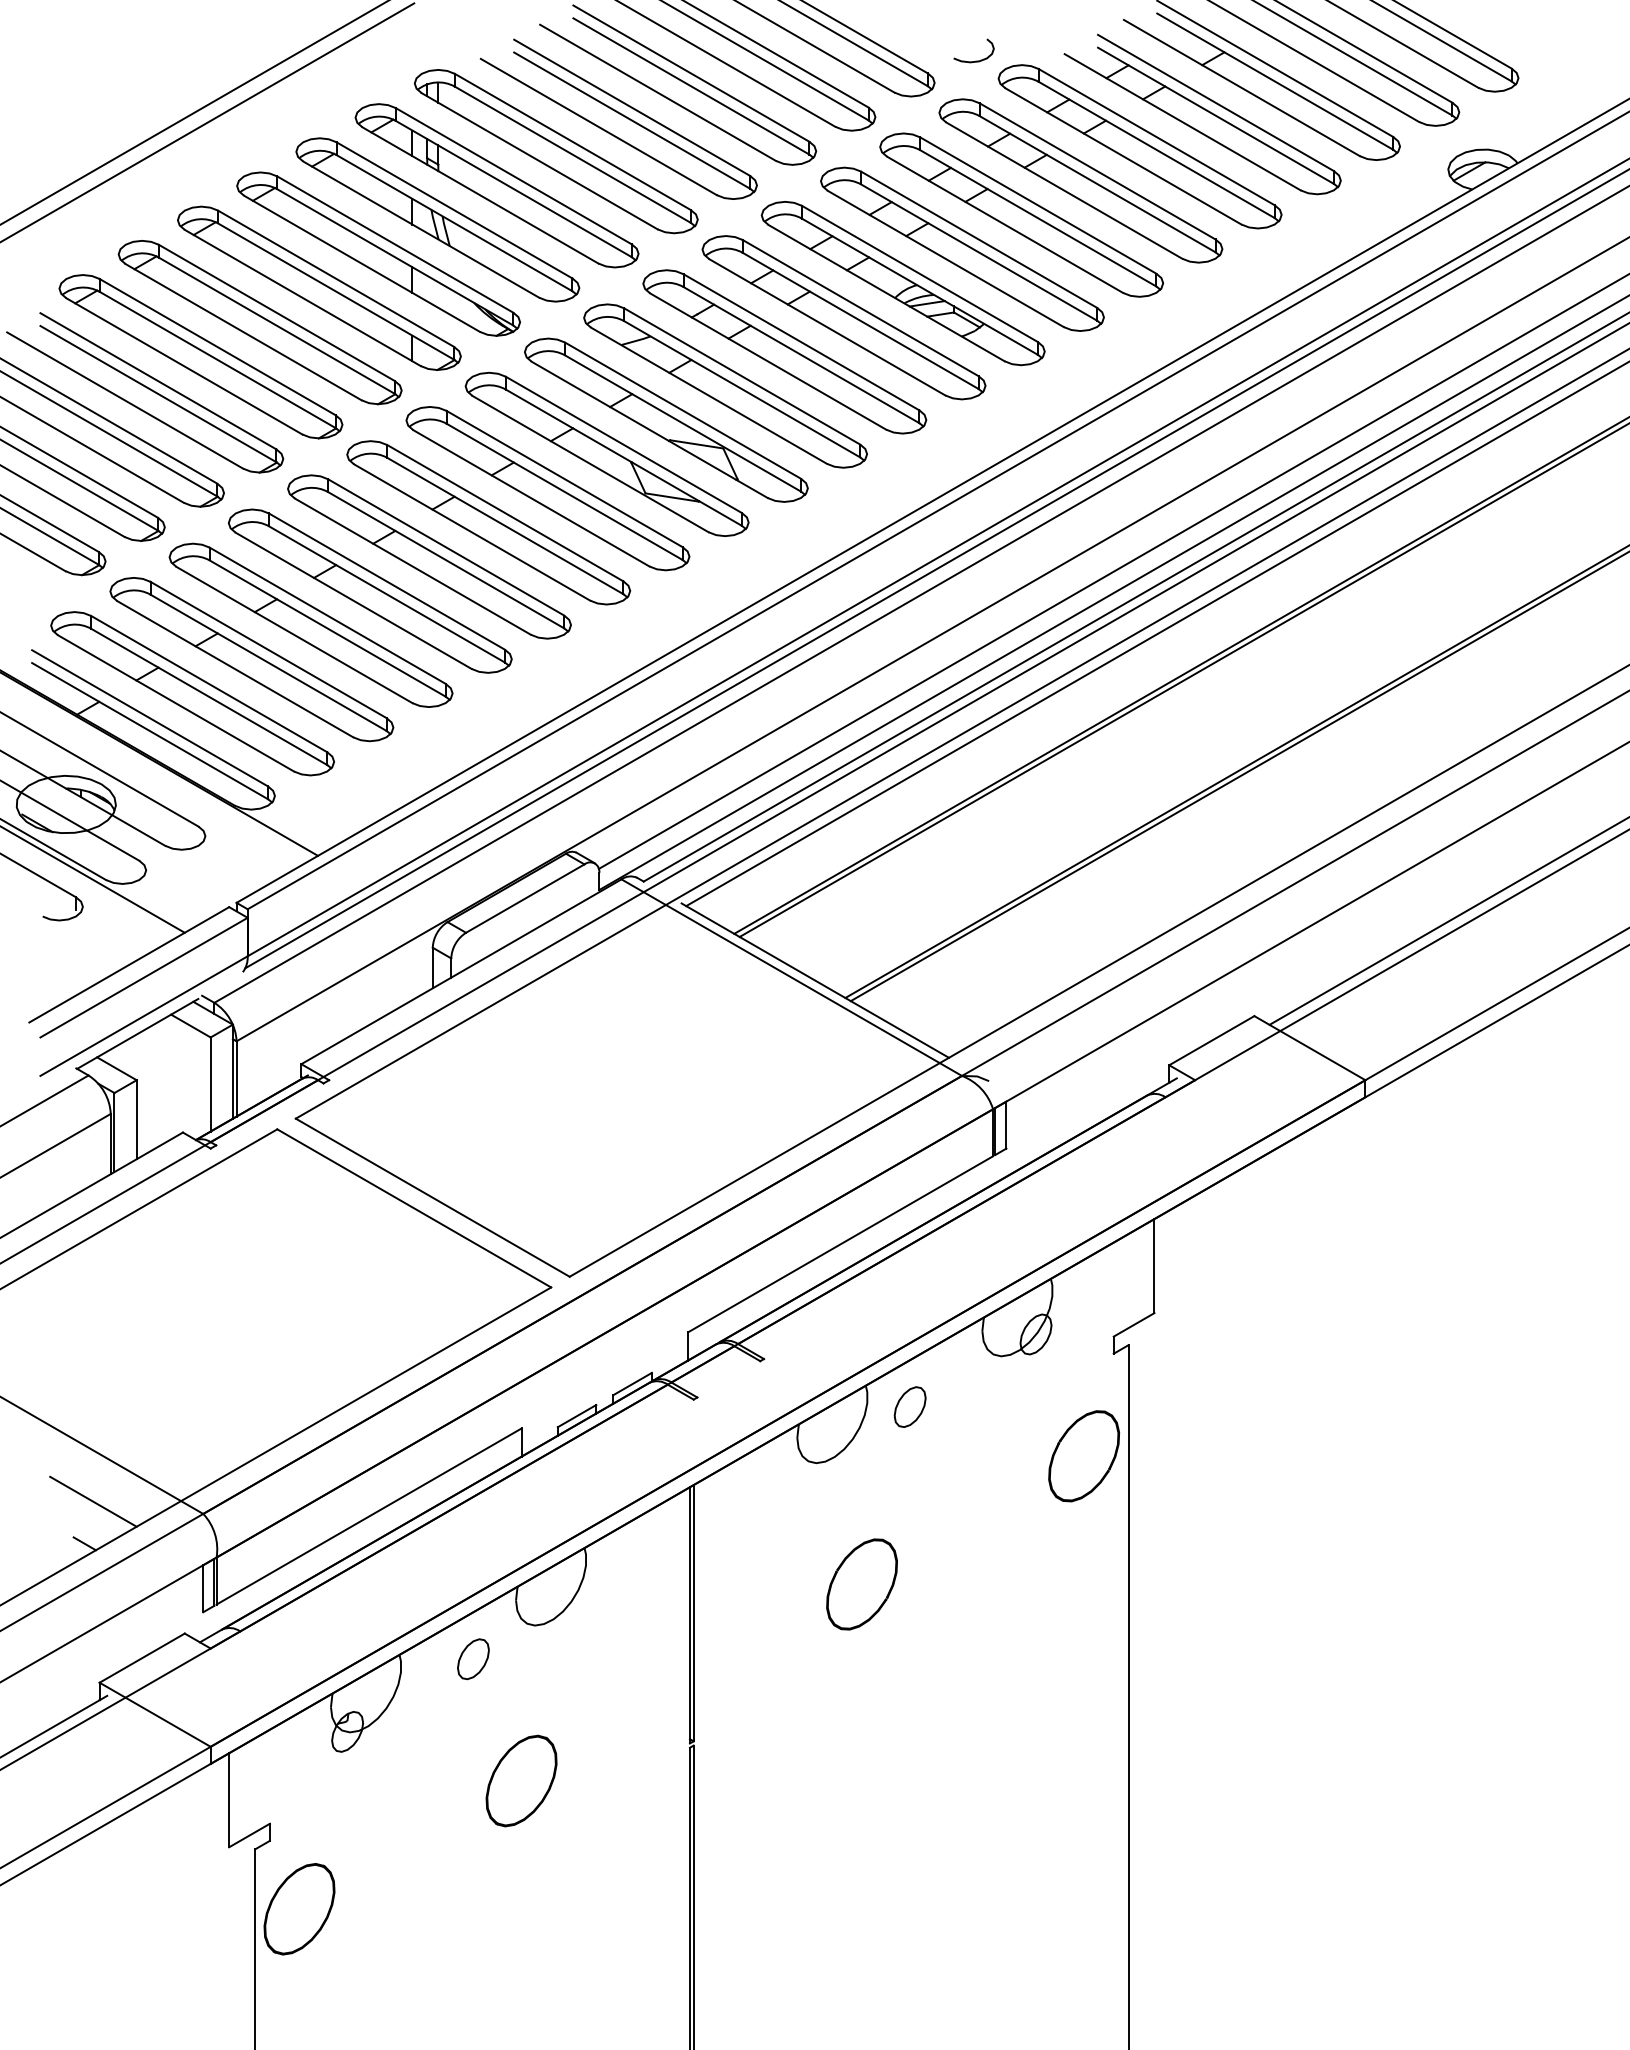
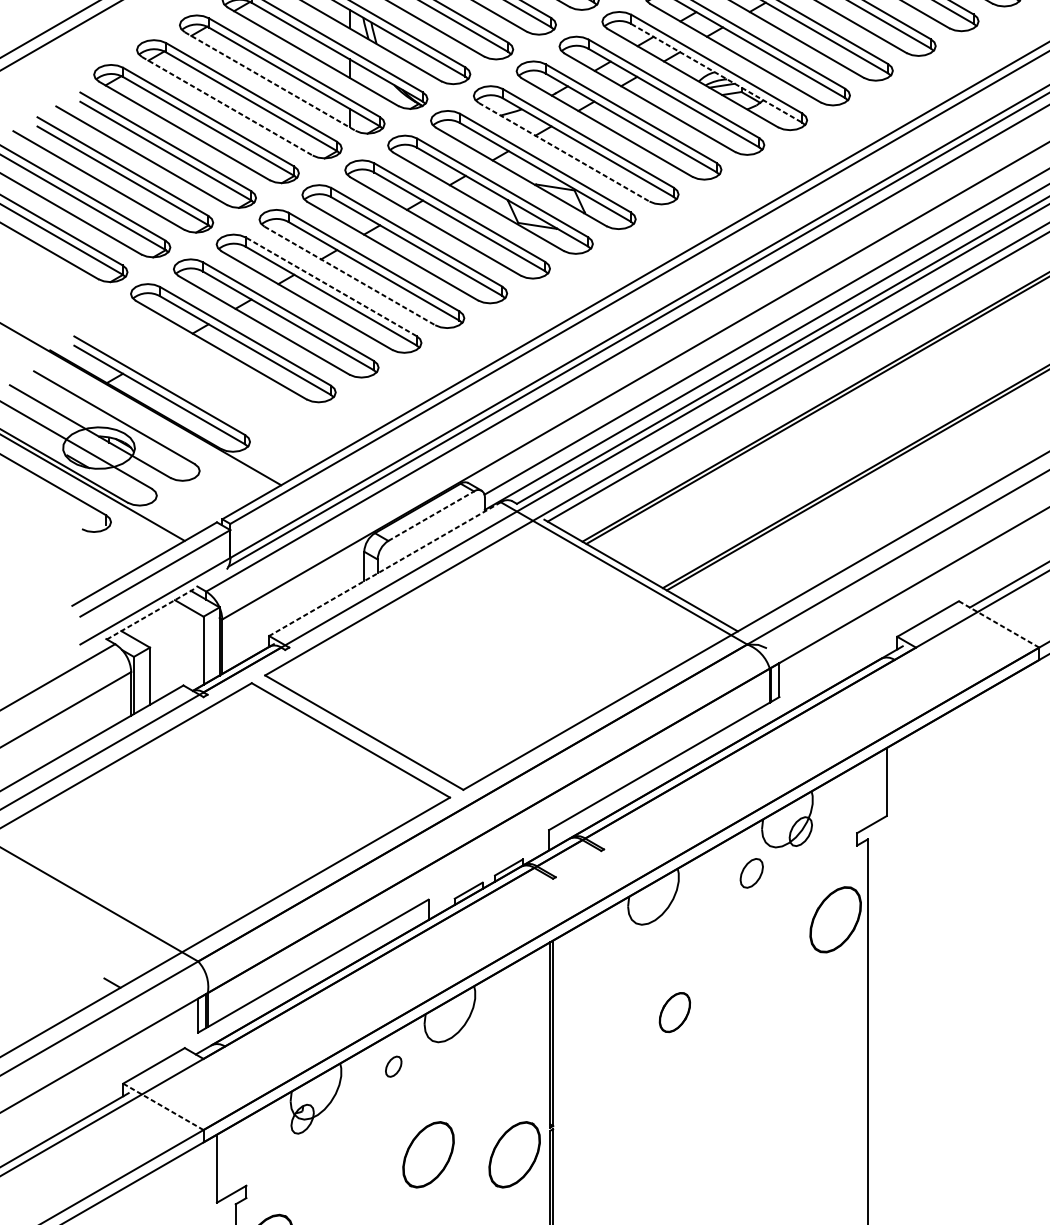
line: (920, 287) -> (717, 73), solid -> dashed
line: (303, 298) -> (270, 81), solid -> dashed
line: (243, 332) -> (227, 106), solid -> dashed
line: (709, 395) -> (564, 152), solid -> dashed
line: (413, 566) -> (350, 275), solid -> dashed
line: (386, 581) -> (330, 286), solid -> dashed
part: (192, 693) -> (190, 367), removed
line: (525, 898) -> (431, 516), solid -> dashed
line: (461, 971) -> (385, 568), solid -> dashed
line: (137, 1033) -> (150, 613), solid -> dashed
line: (1310, 1048) -> (999, 624), solid -> dashed
part: (909, 1406) -> (751, 872), moved
line: (93, 1501) -> (118, 952), removed
part: (861, 1584) -> (674, 1012), size x0.6
part: (473, 1659) -> (393, 1066), size x0.7
line: (154, 1714) -> (162, 1106), solid -> dashed
part: (640, 1780) -> (514, 1154), added

